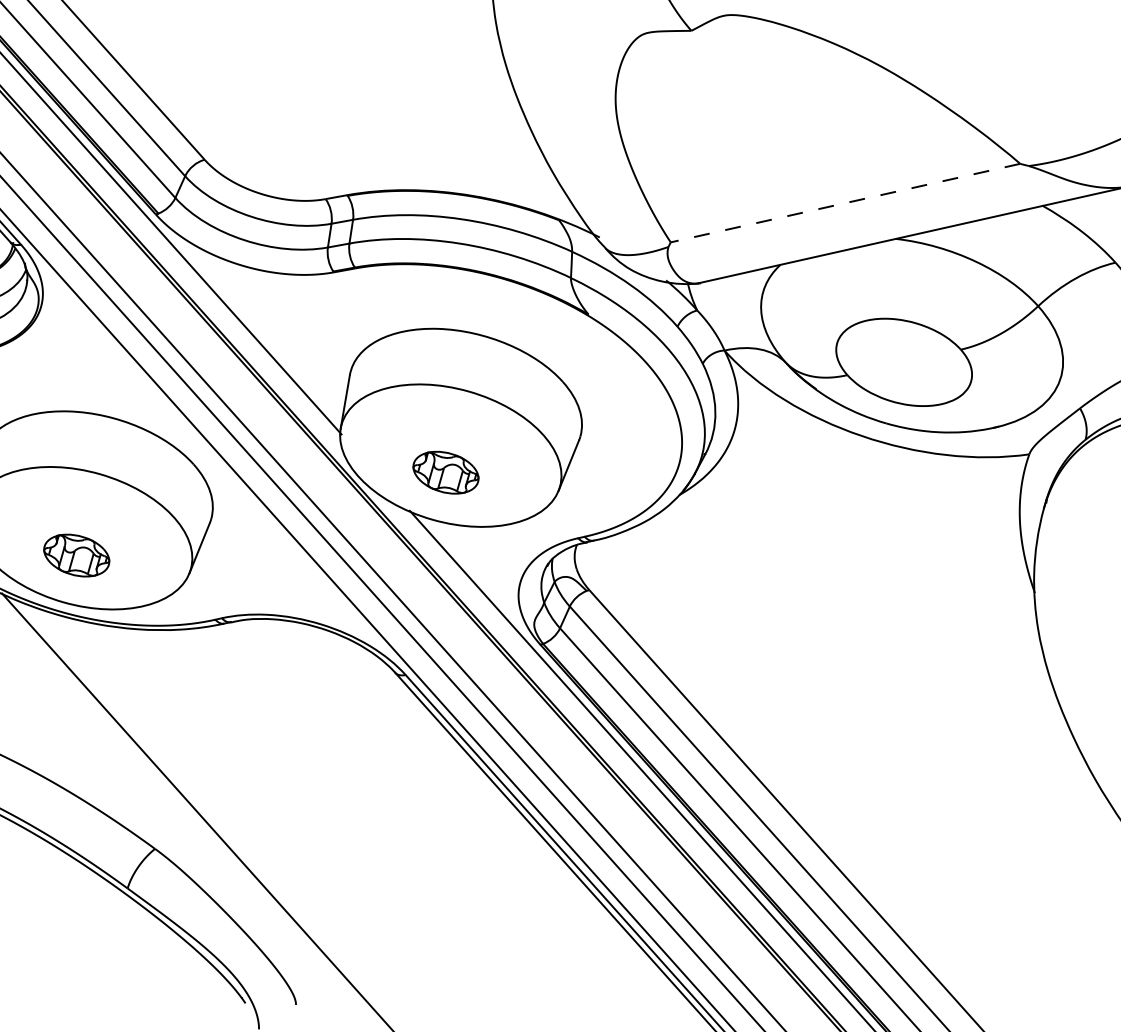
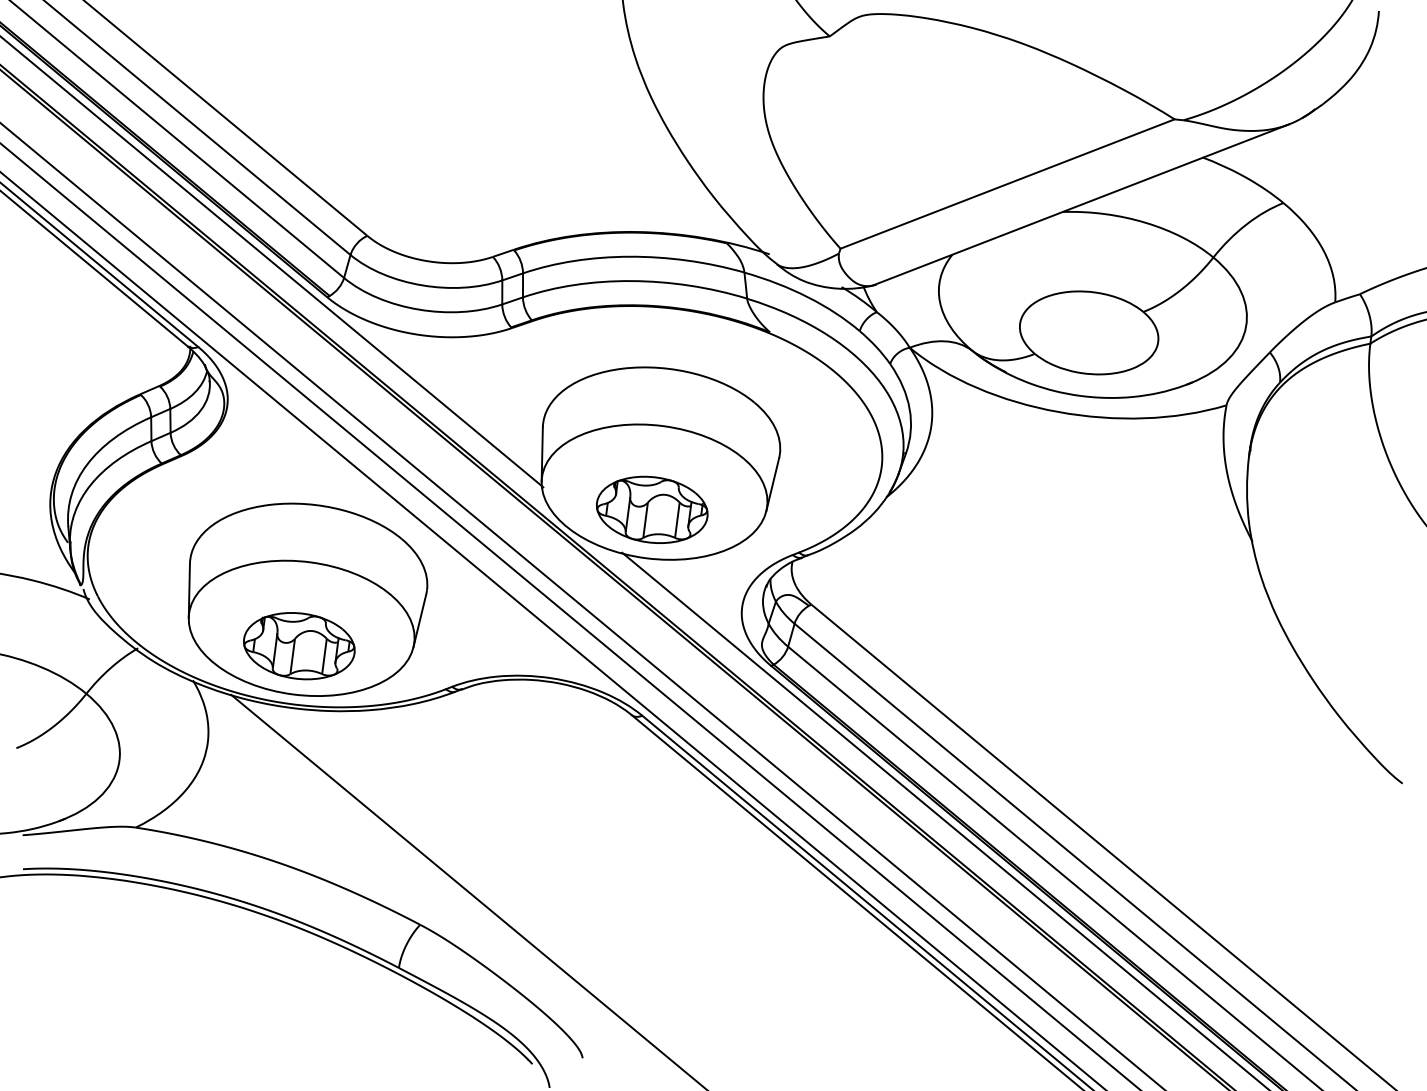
line: (845, 203) -> (1007, 184), dashed -> solid
part: (446, 472) -> (652, 509), size x1.67
part: (76, 555) -> (299, 646), size x1.67

